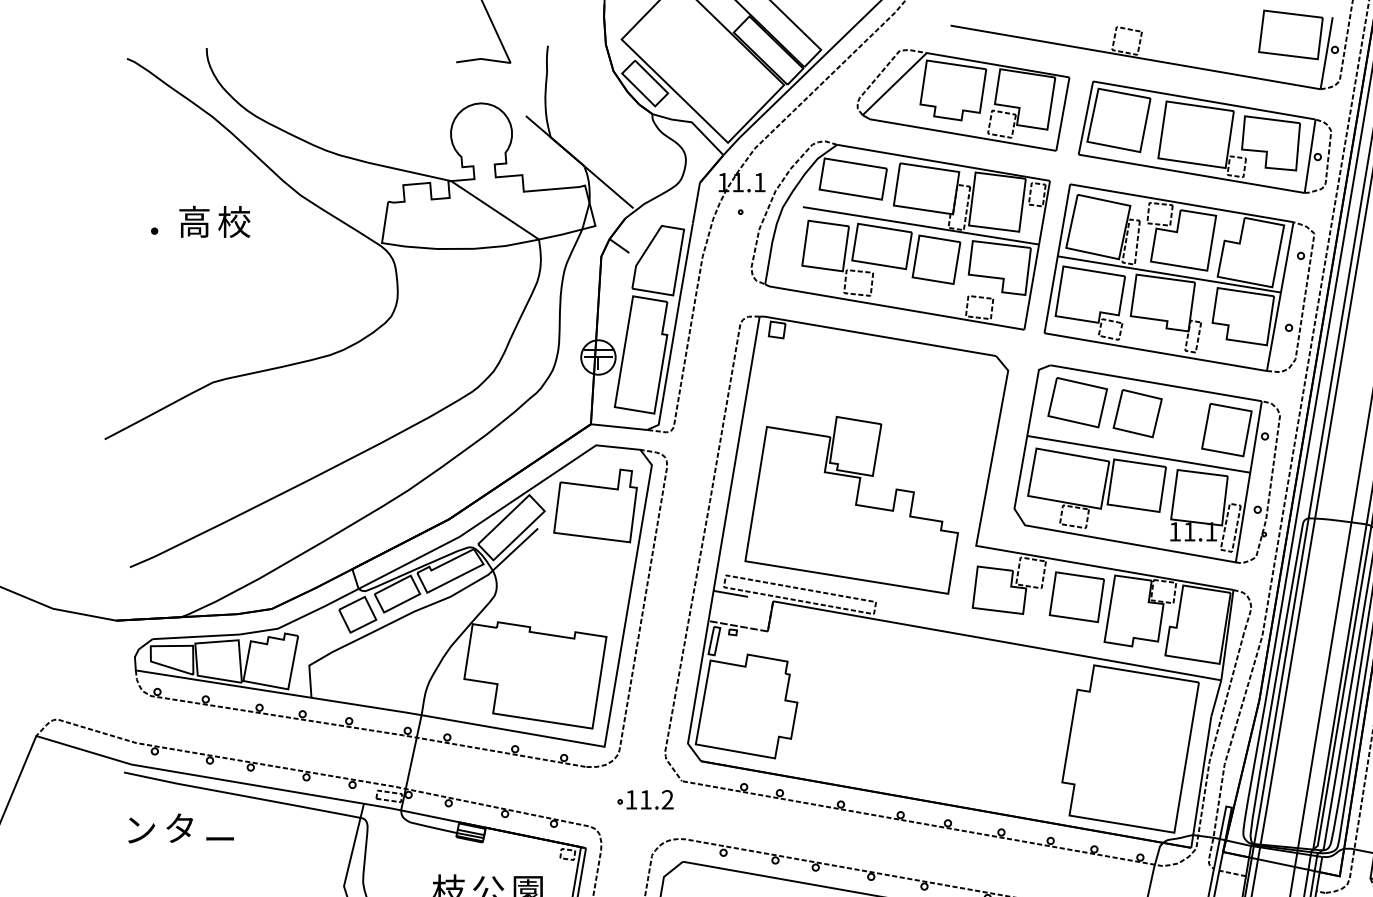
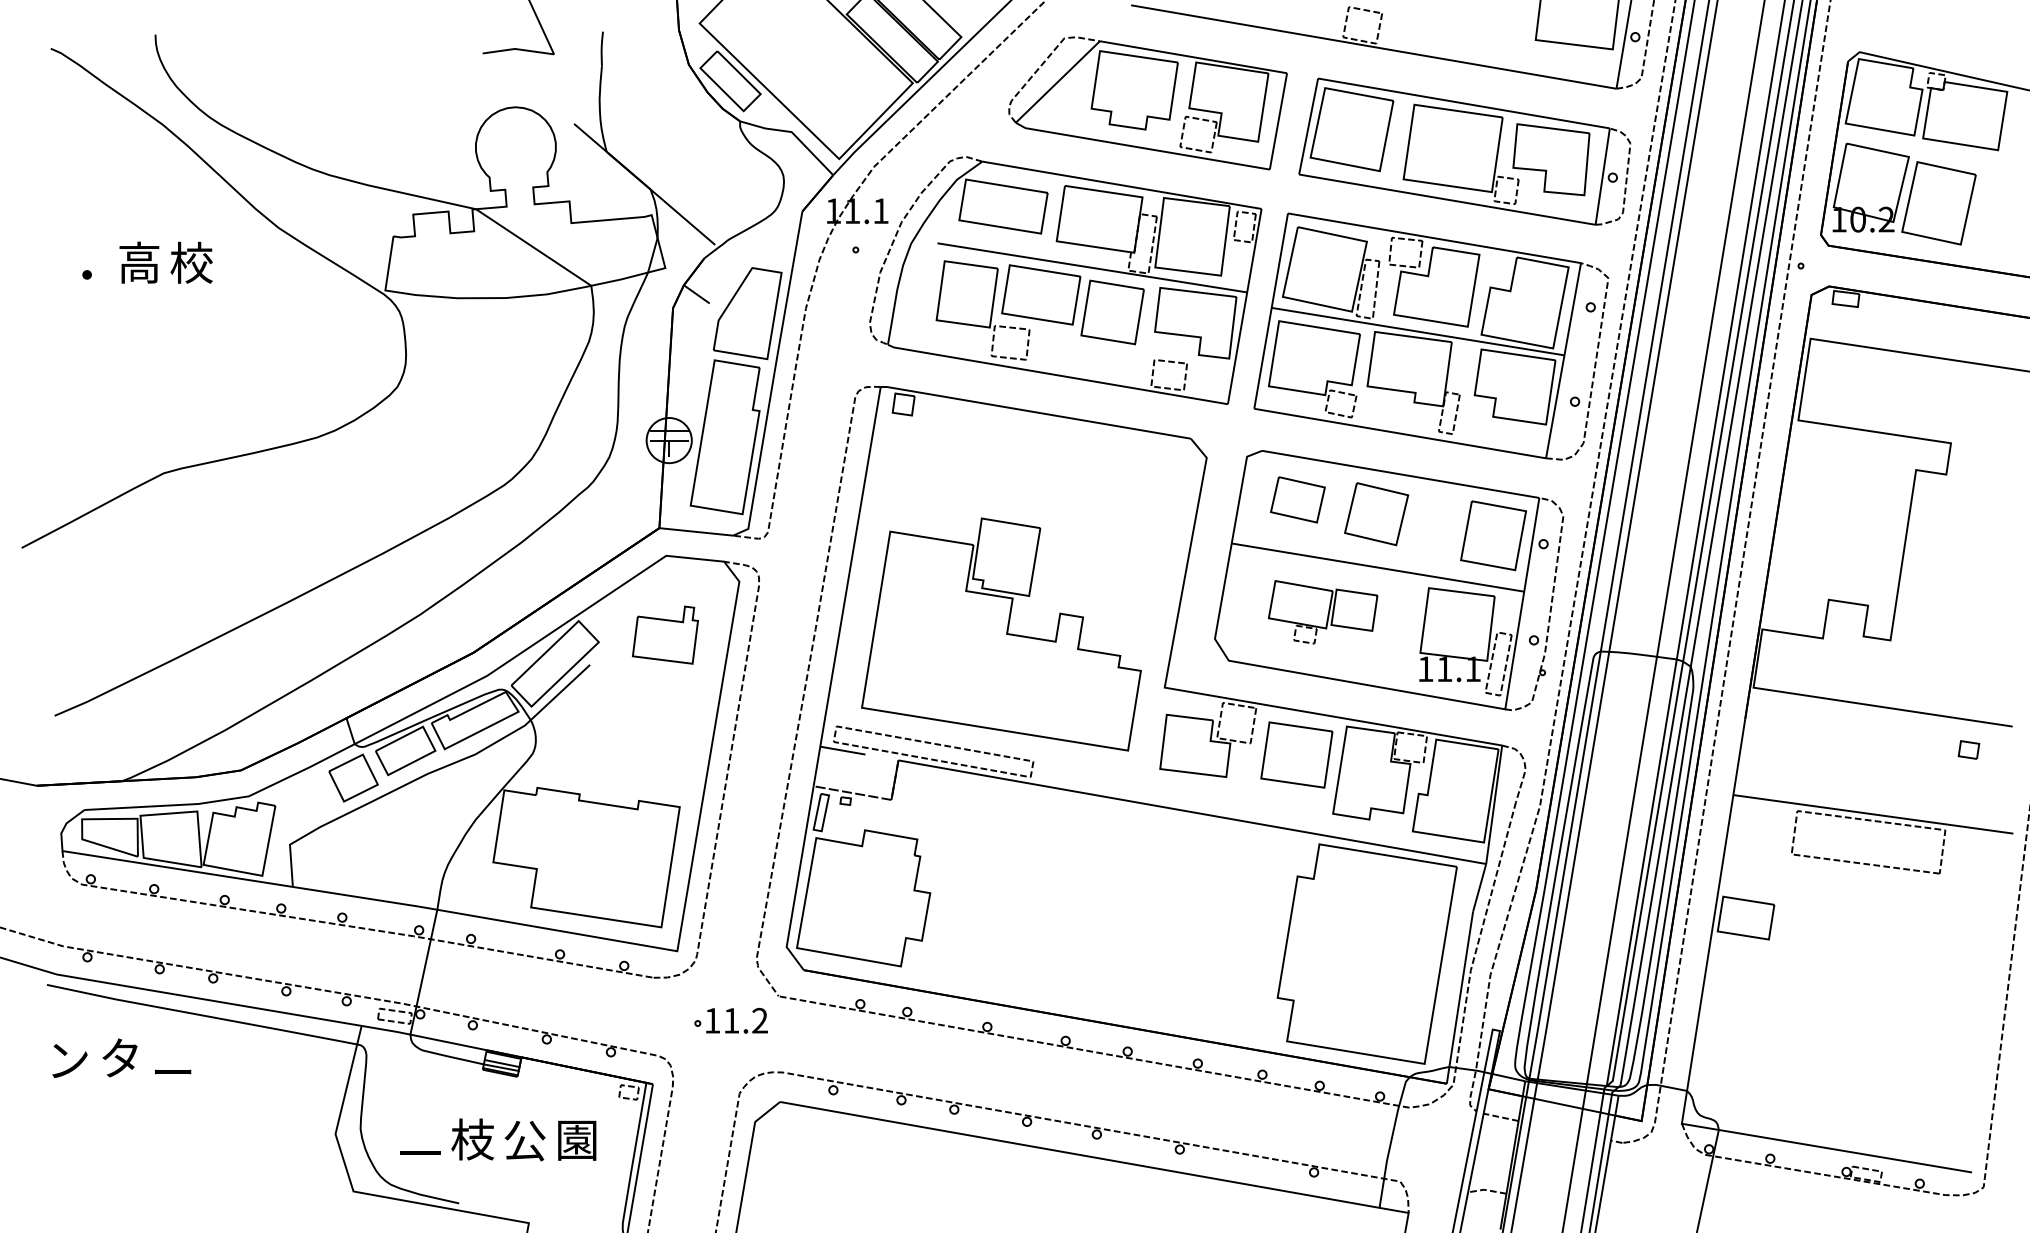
part: (1077, 402) -> (1297, 499), size x0.7
part: (1096, 488) -> (1322, 612), size x0.6
part: (595, 505) -> (665, 634), size x0.6

